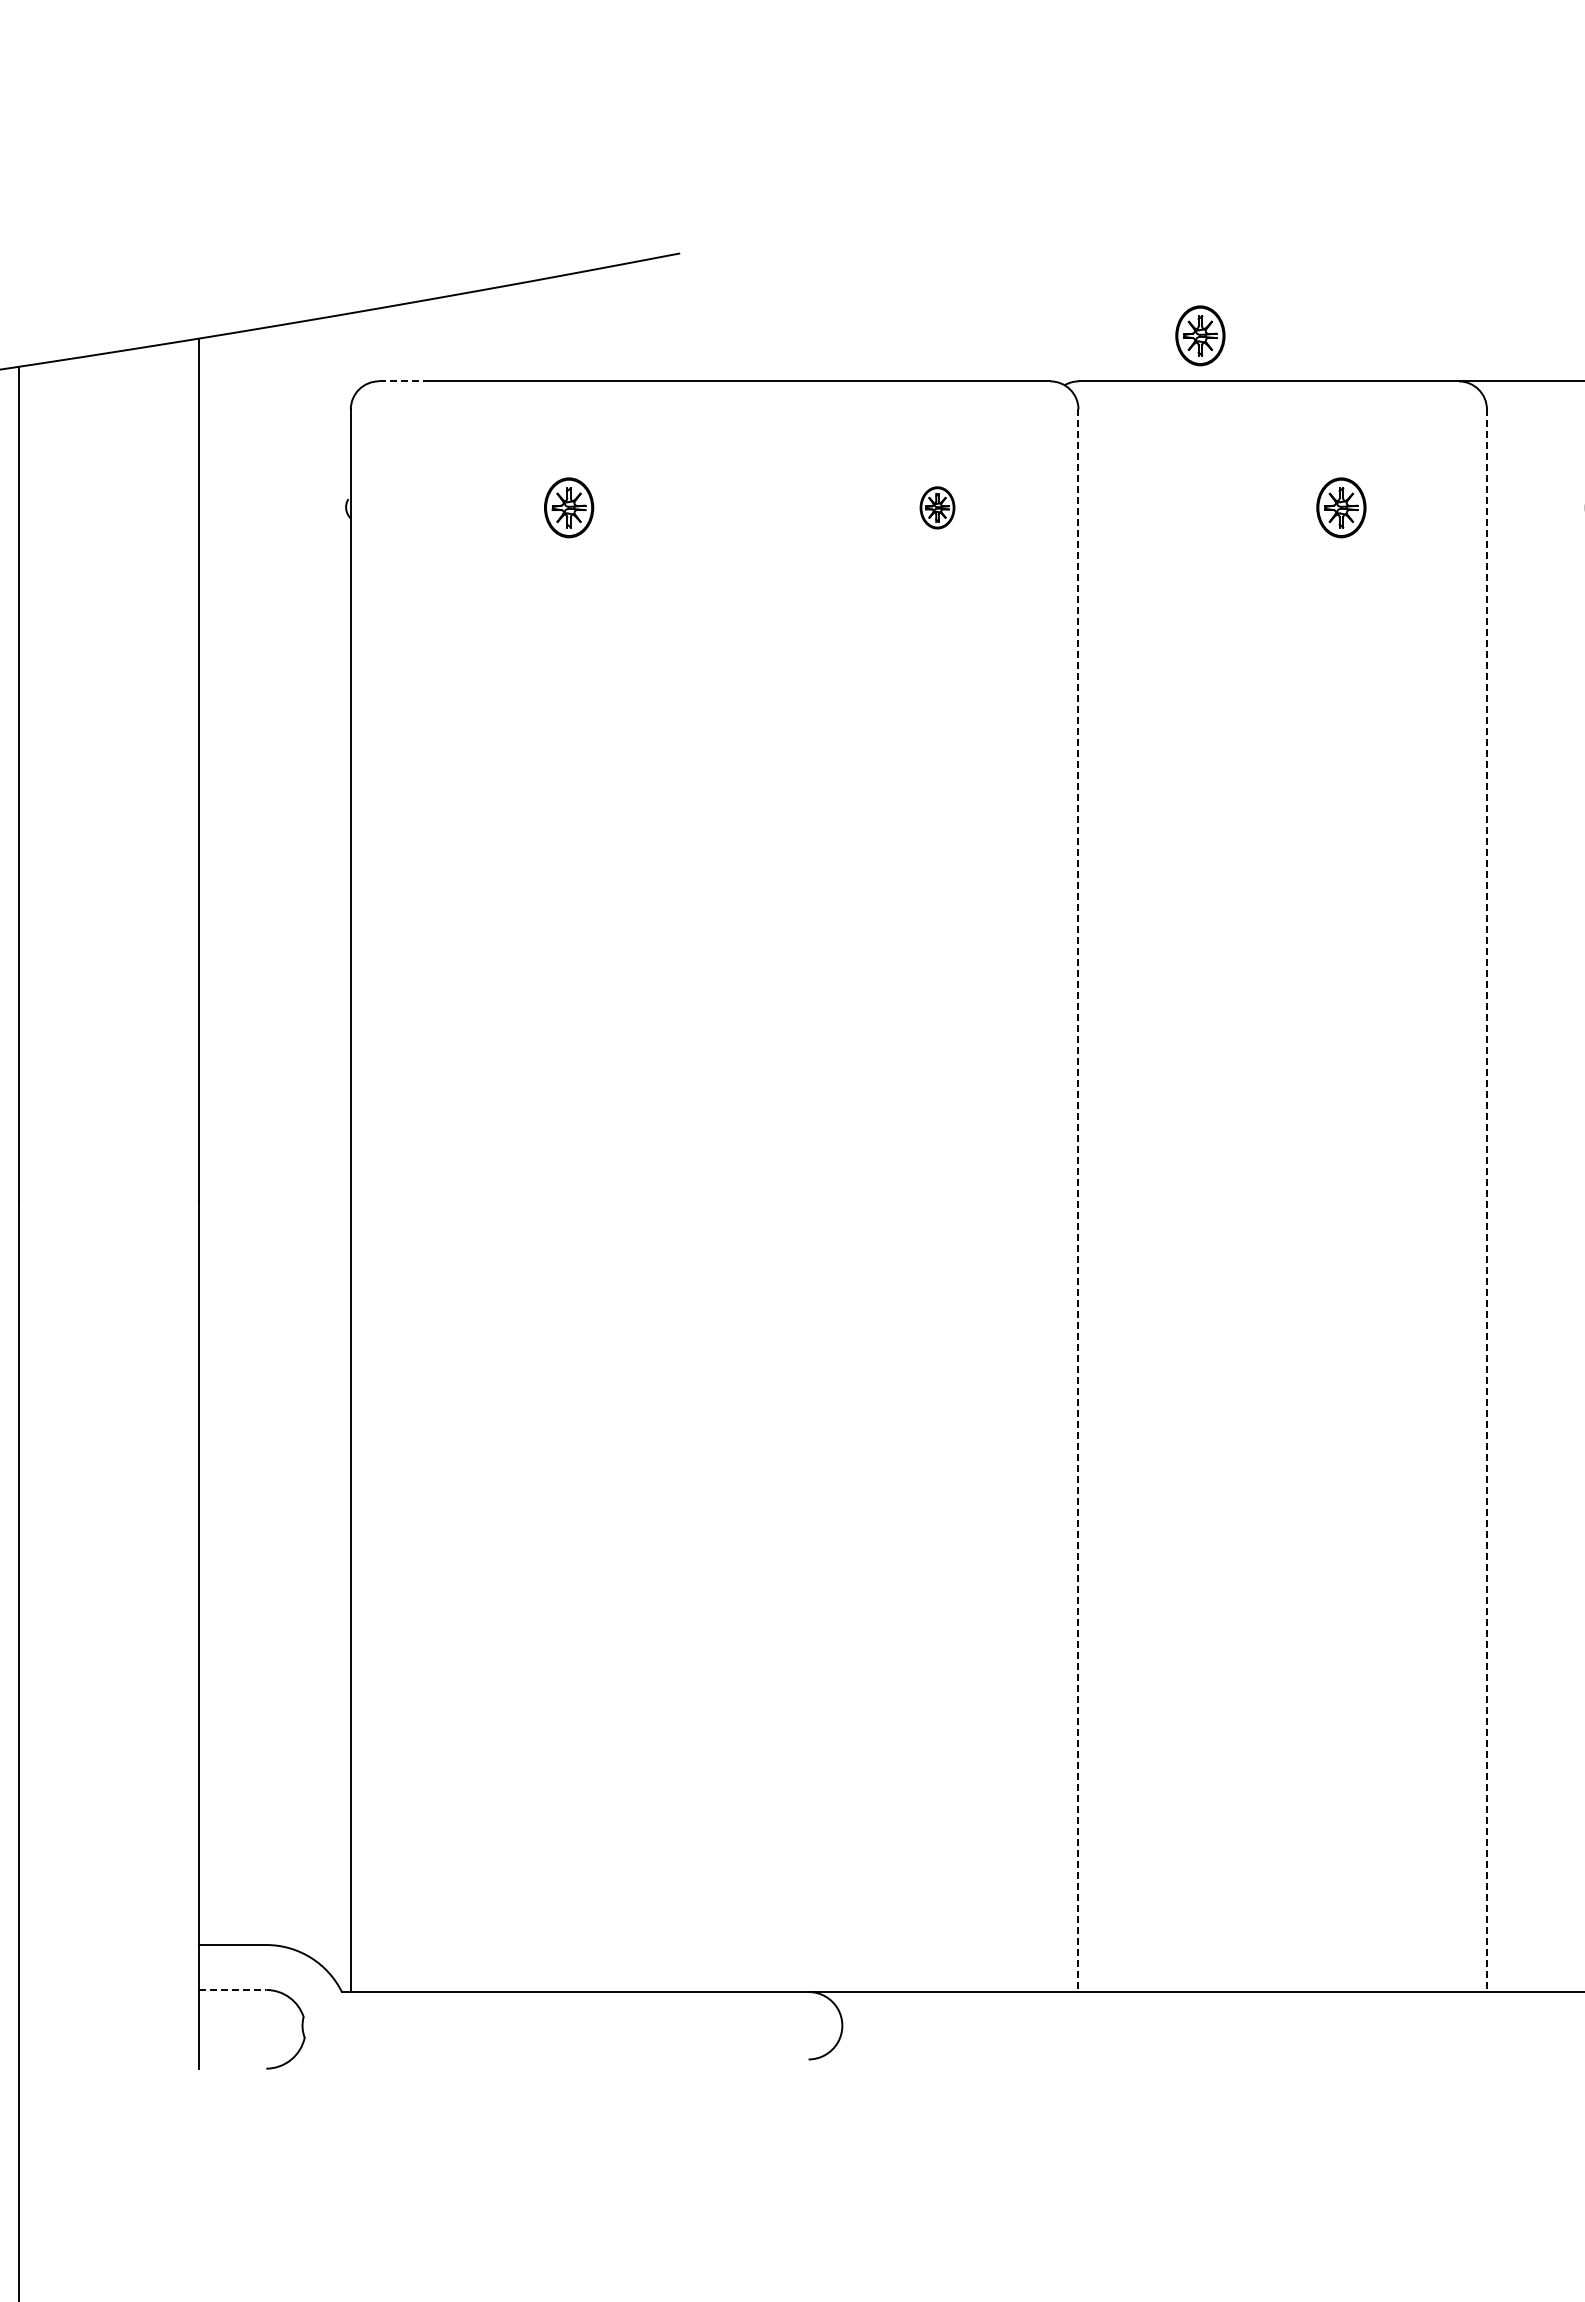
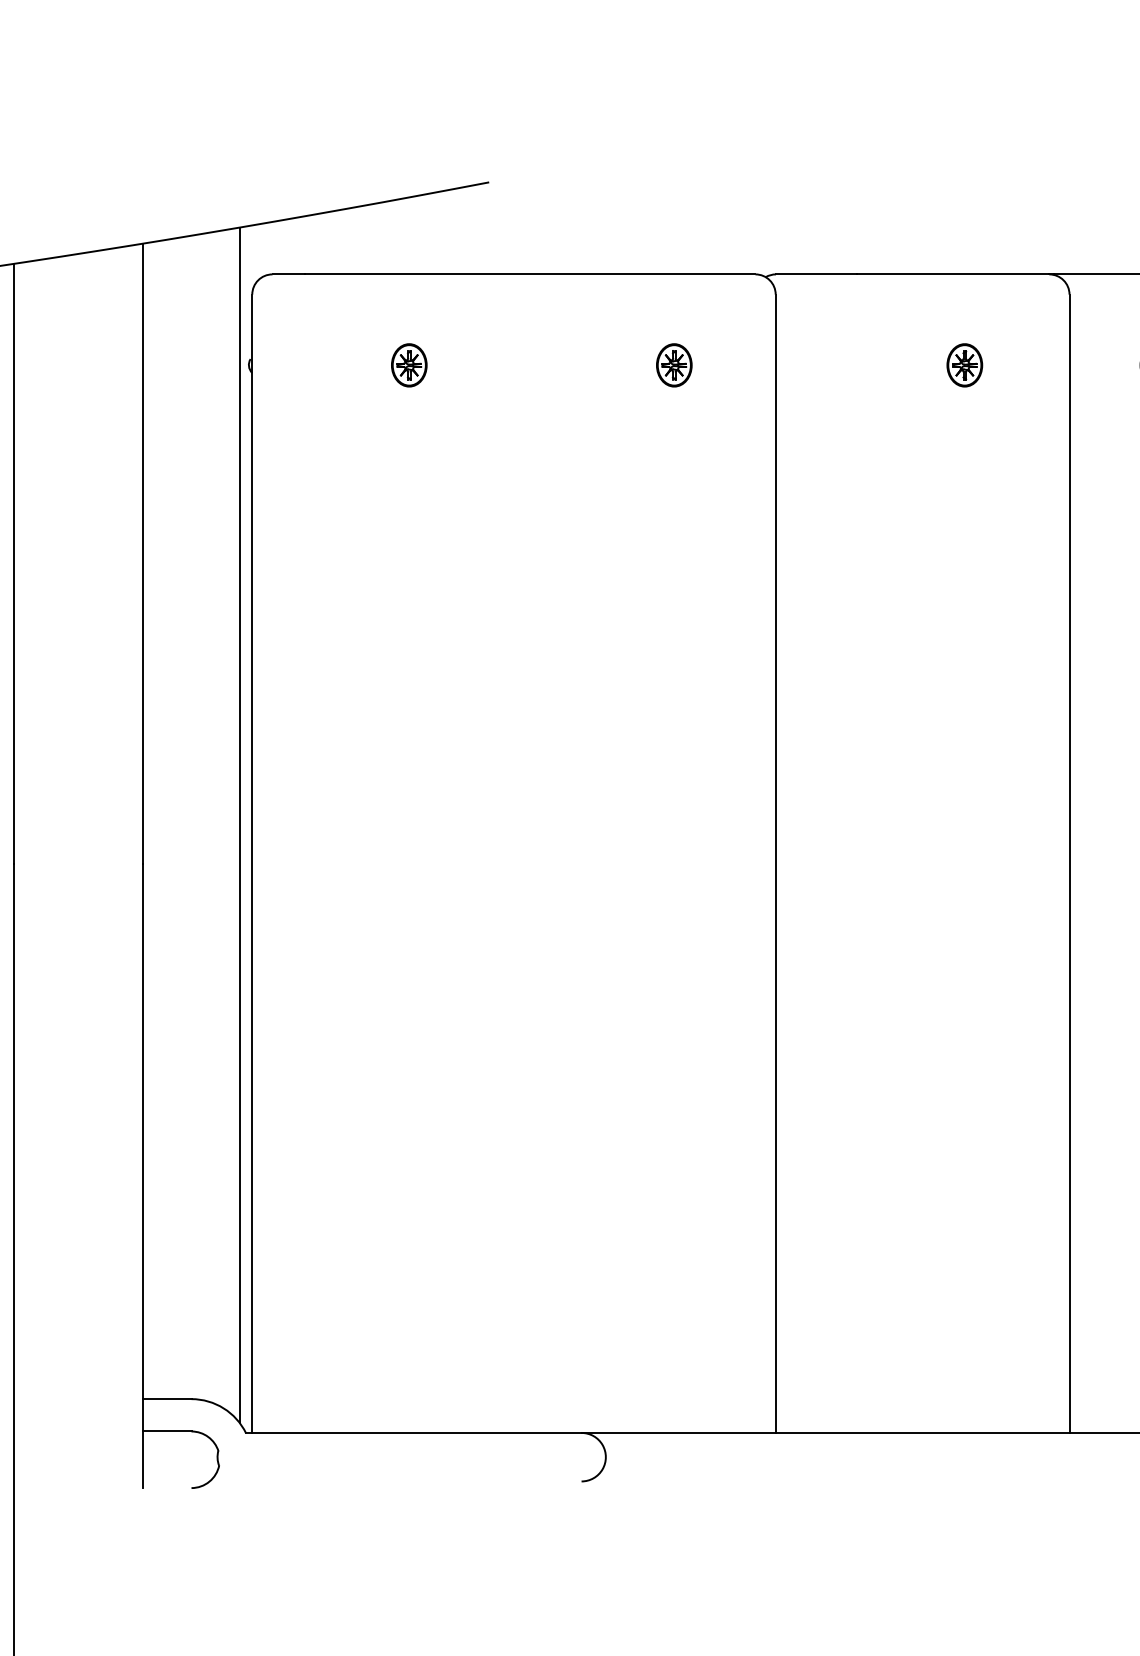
part: (1200, 335) -> (863, 241), removed
line: (401, 381) -> (288, 274), dashed -> solid
part: (937, 507) -> (674, 365), size x1.43
line: (333, 1147) -> (239, 825), added
line: (1078, 1201) -> (775, 864), dashed -> solid
line: (1486, 1201) -> (1069, 864), dashed -> solid
line: (232, 1989) -> (167, 1431), dashed -> solid

